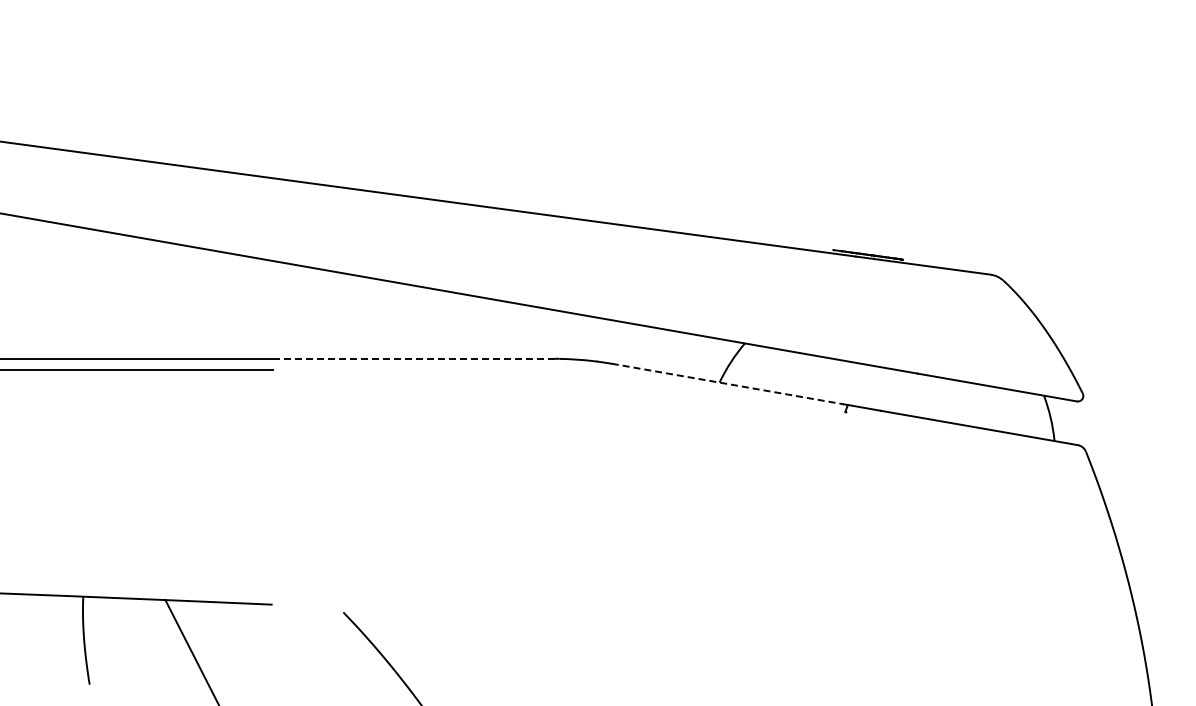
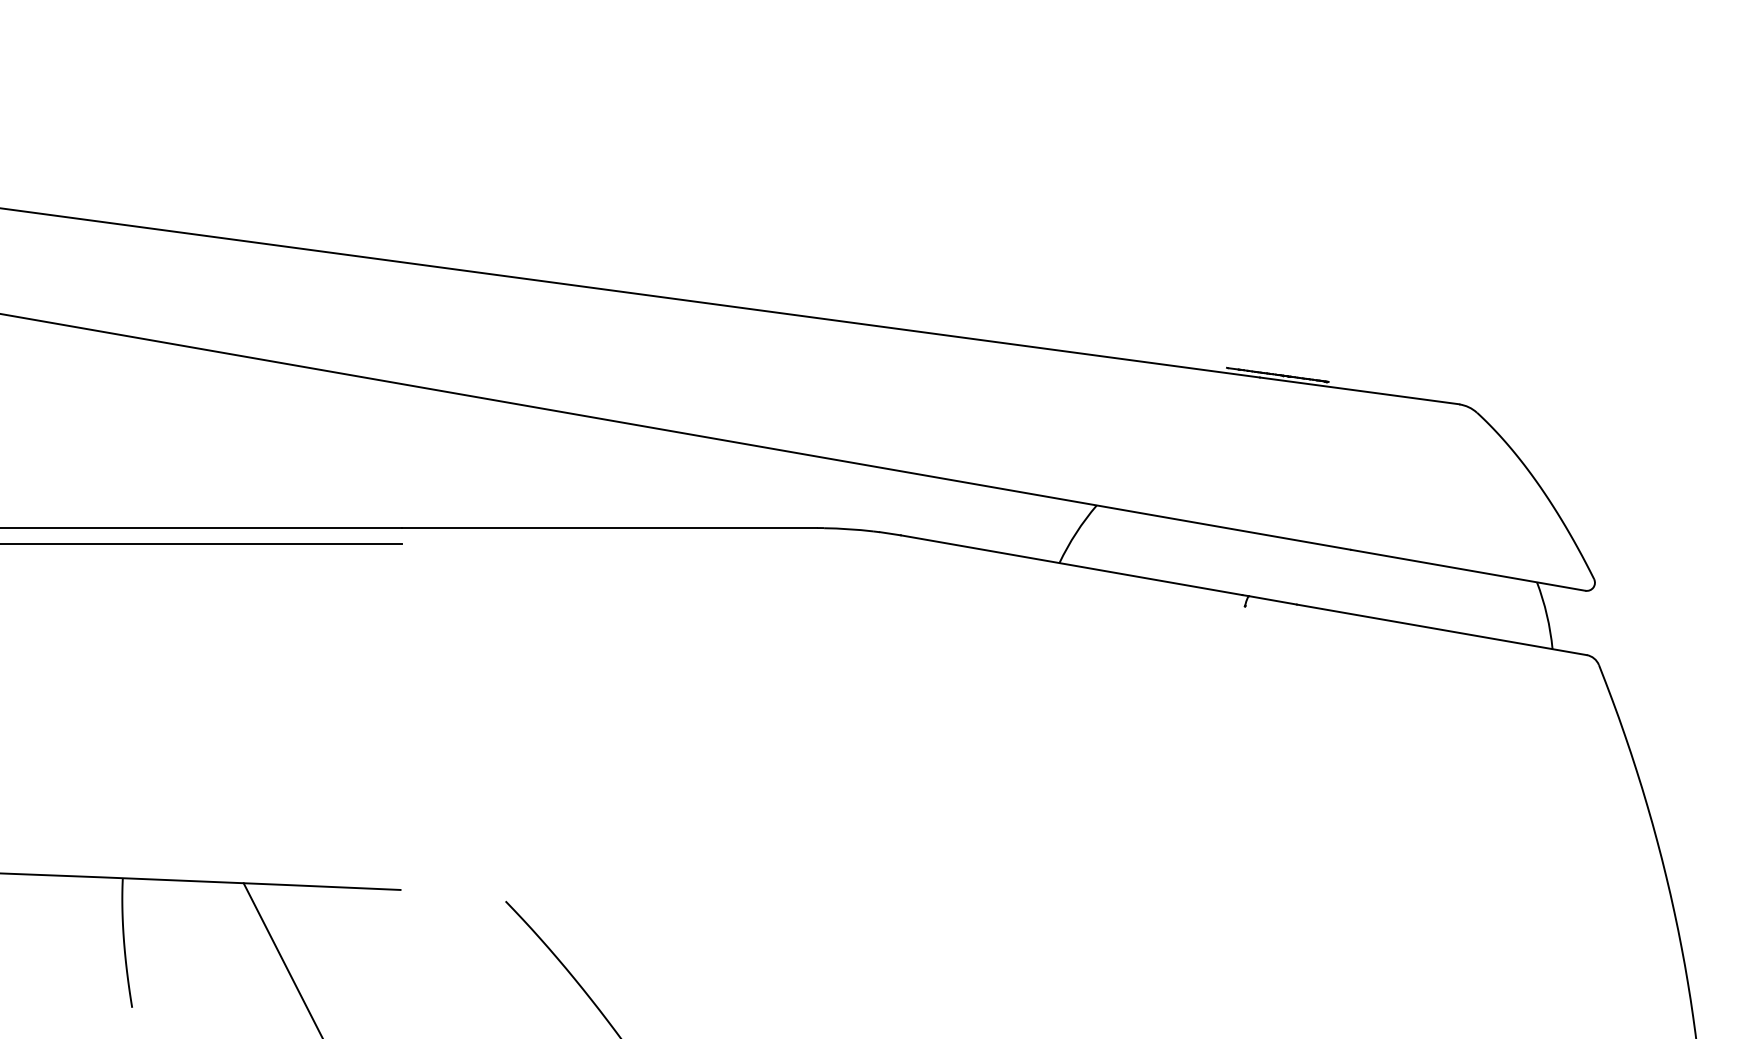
line: (413, 358) -> (608, 527), dashed -> solid
line: (727, 384) -> (1071, 565), dashed -> solid

